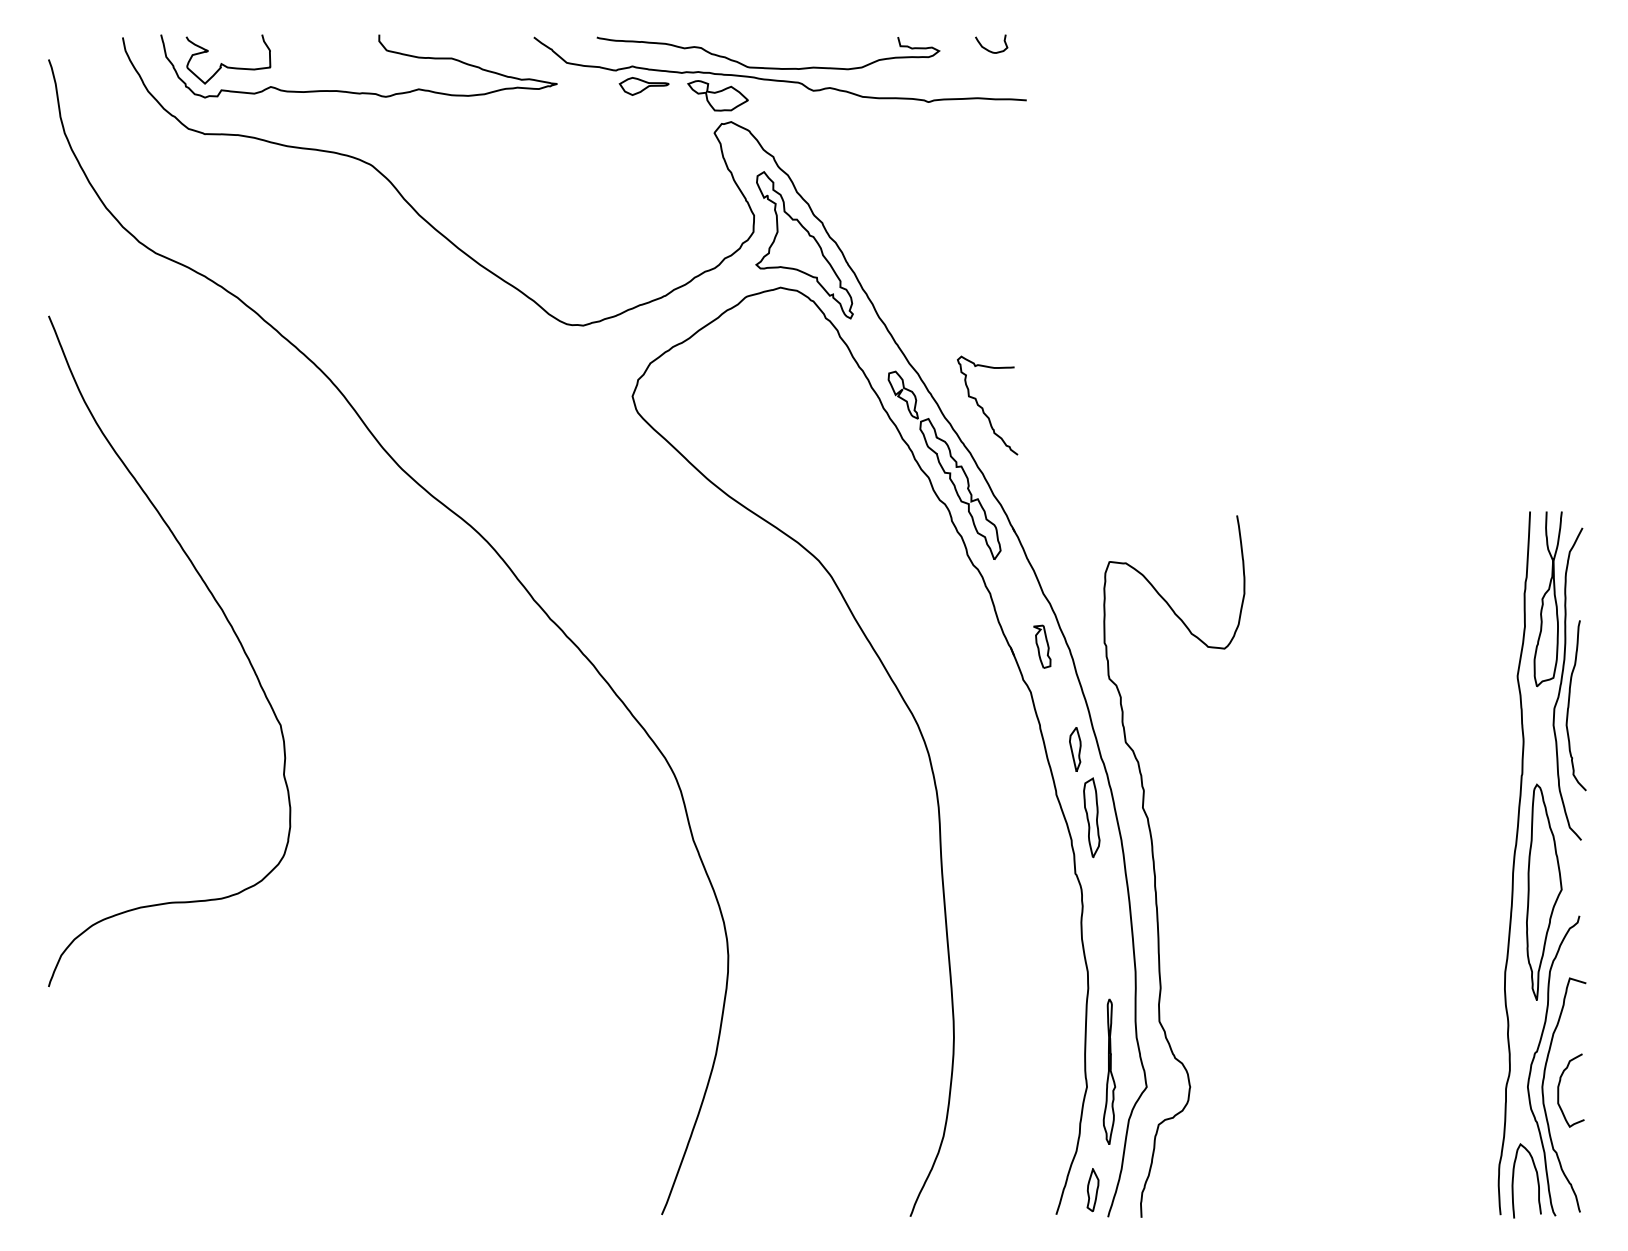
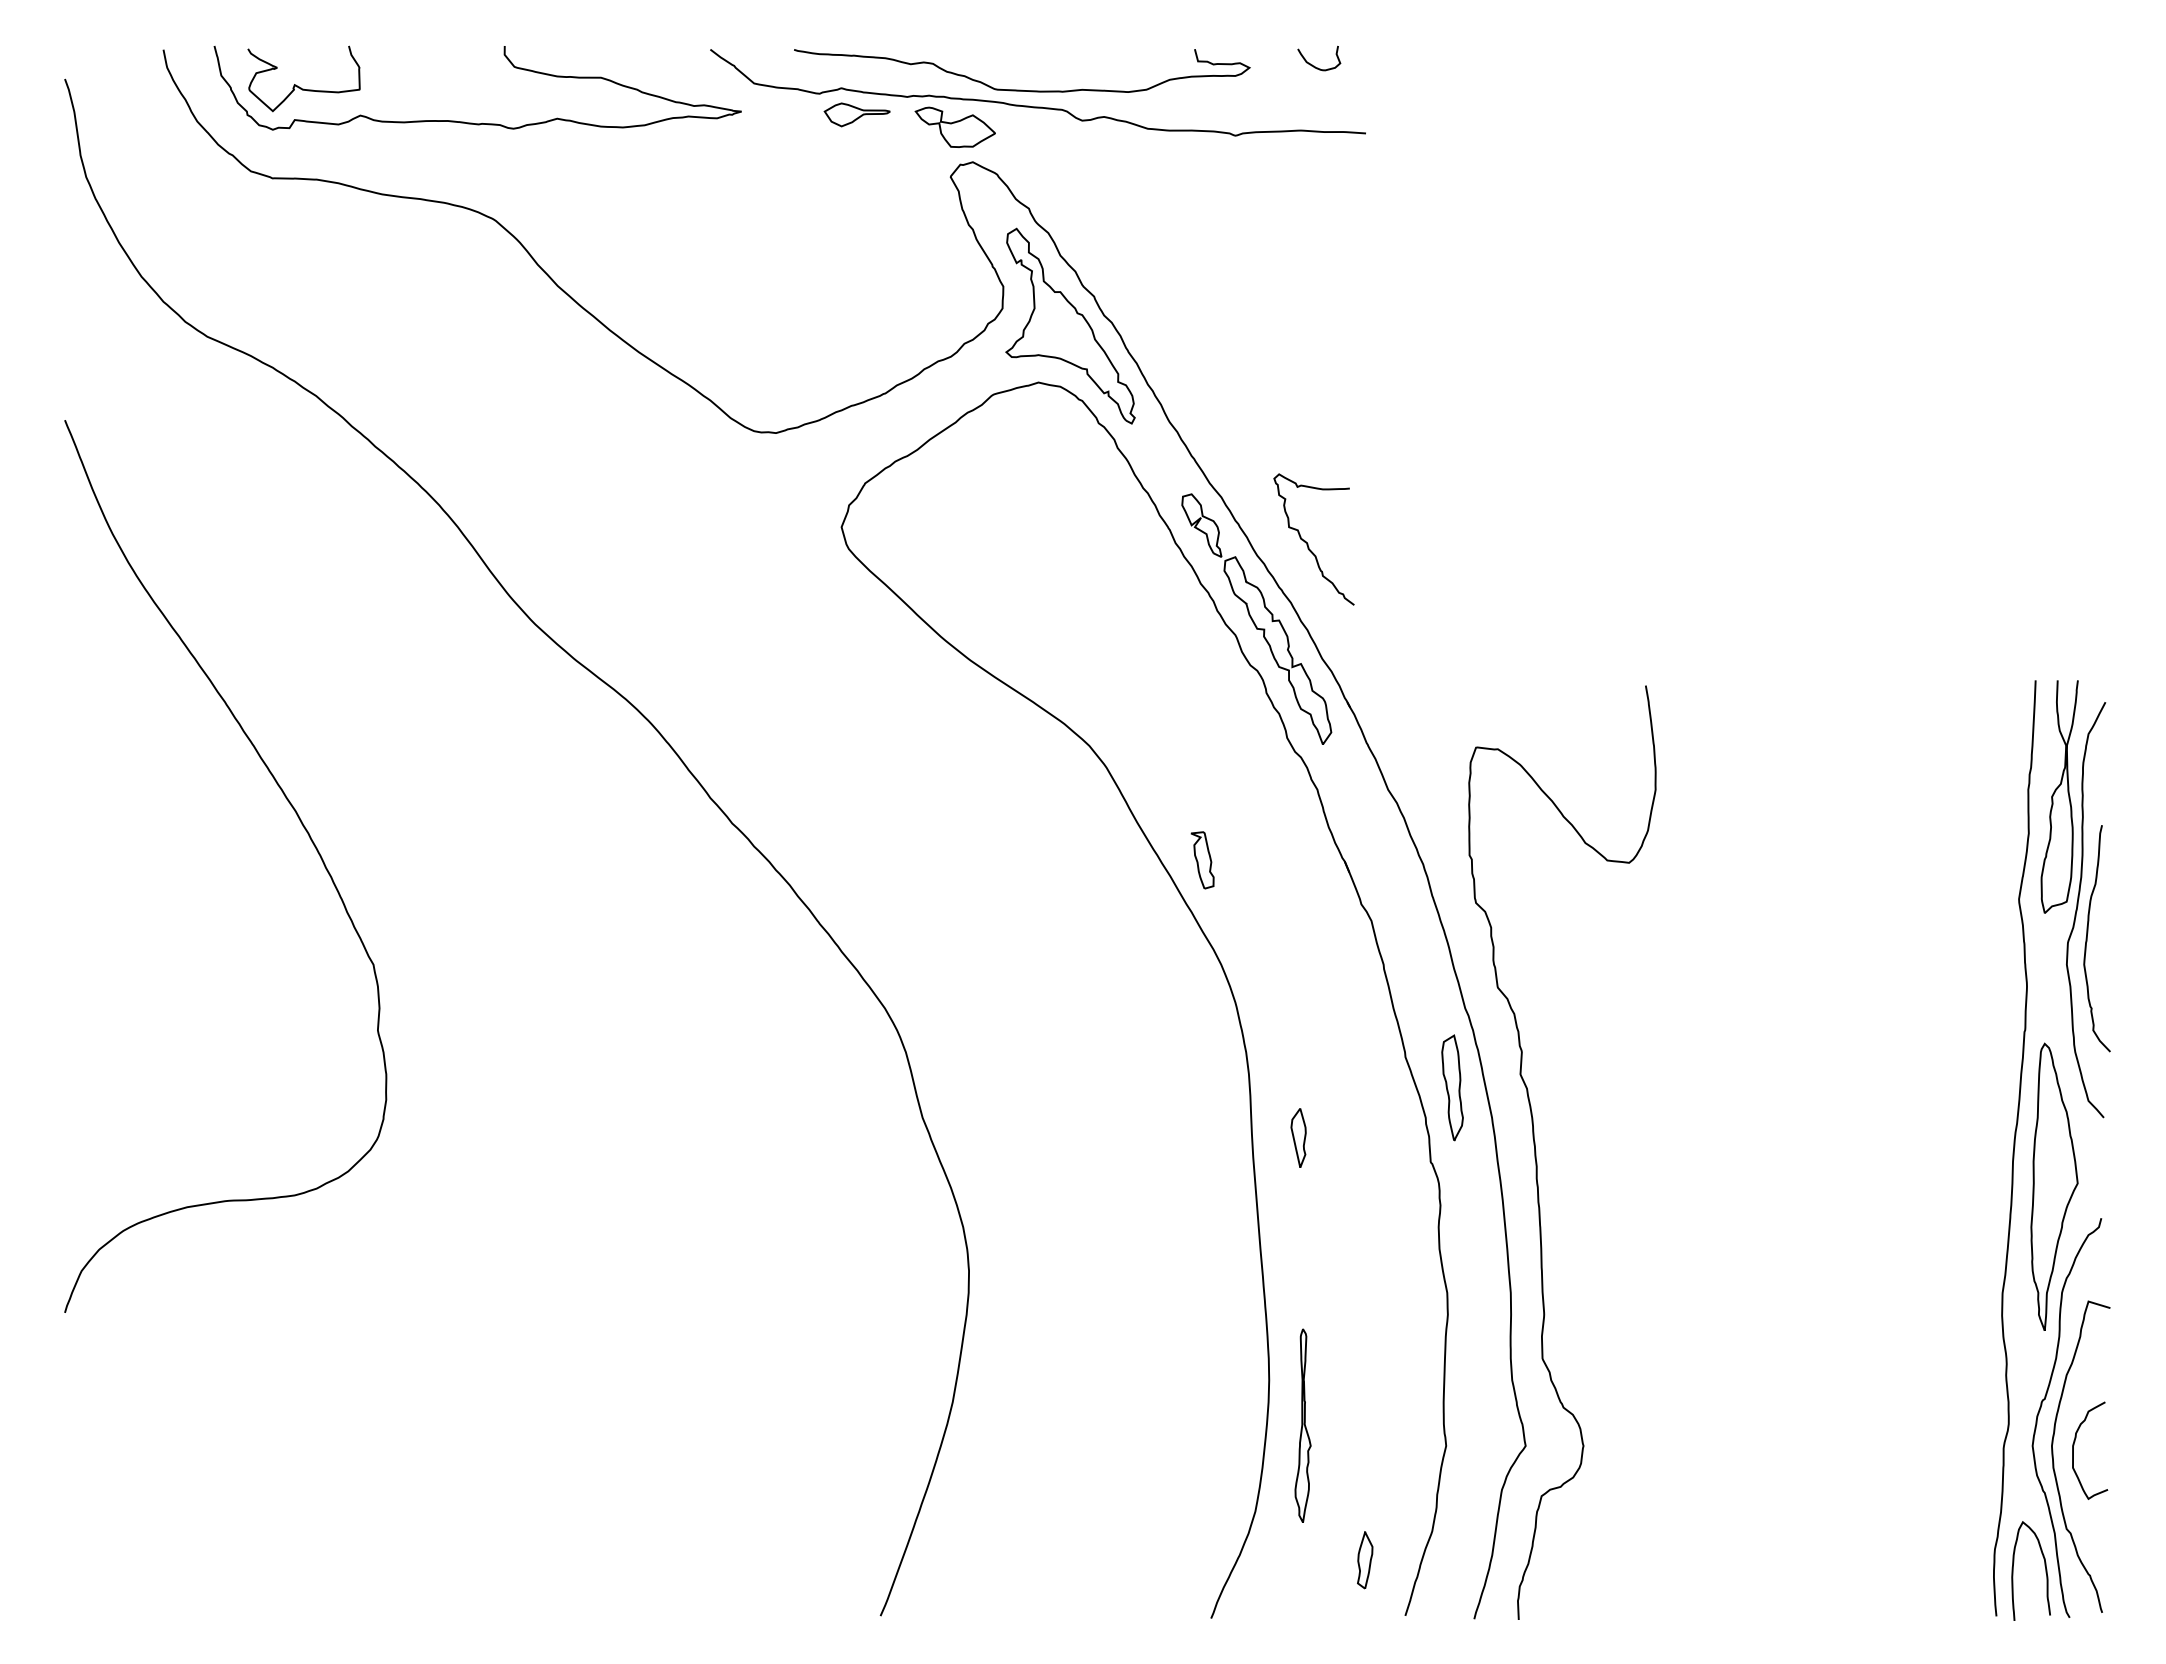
part: (1042, 646) -> (1202, 860), moved
part: (1075, 749) -> (1298, 1137), moved
part: (1109, 1071) -> (1302, 1425), moved
part: (1093, 1190) -> (1365, 1560), moved

